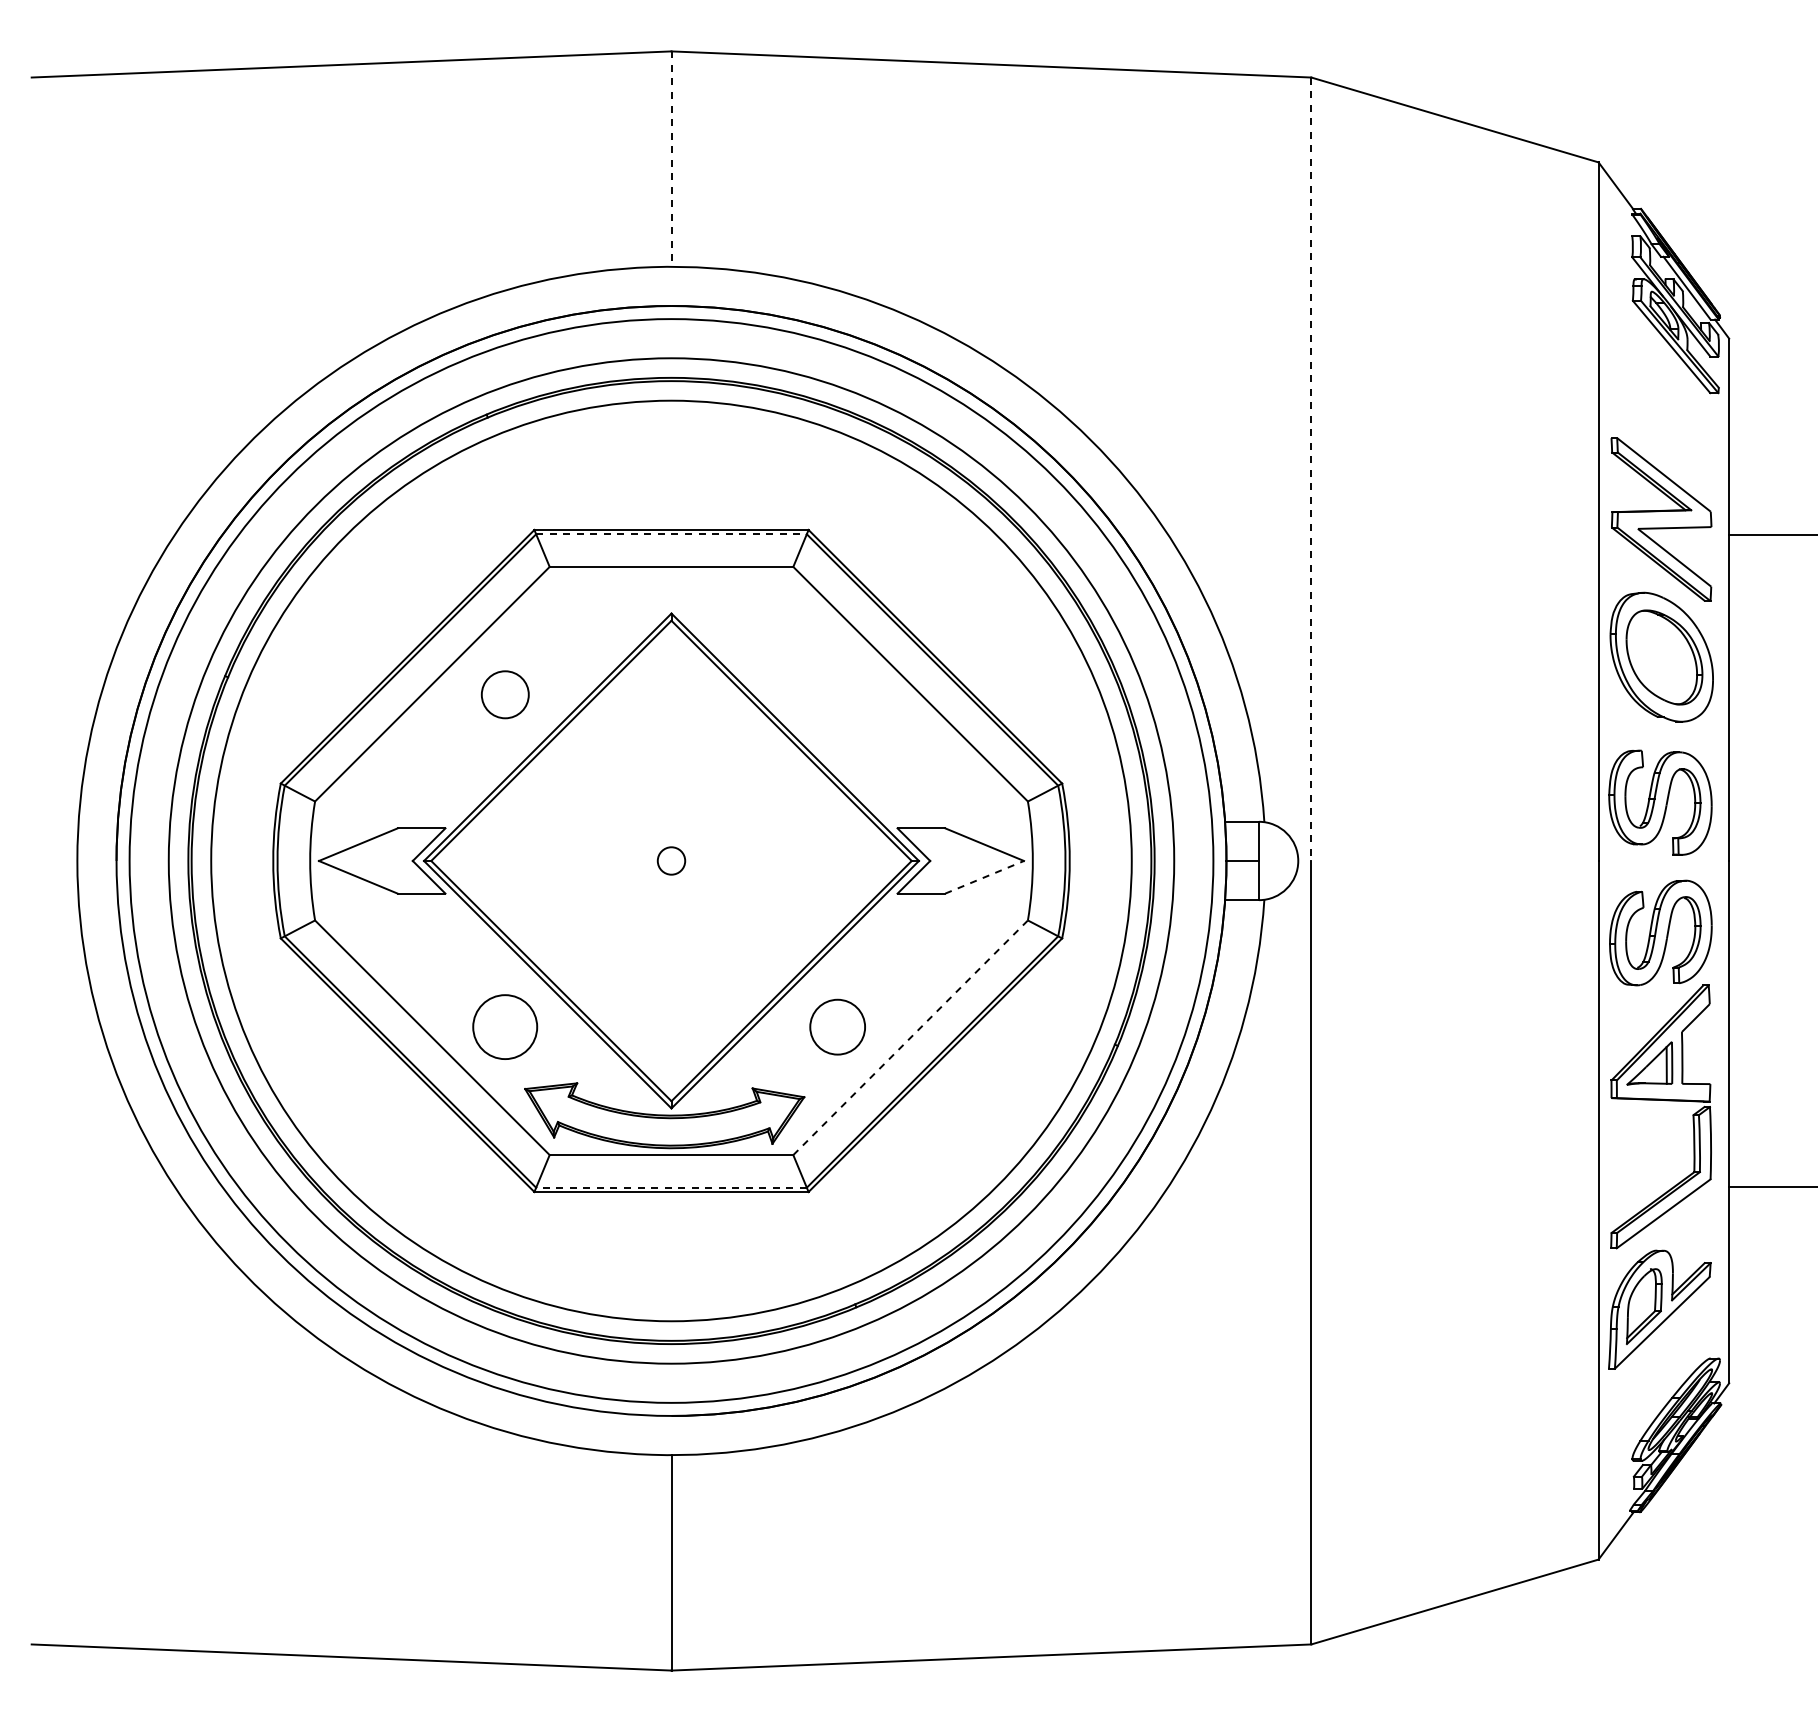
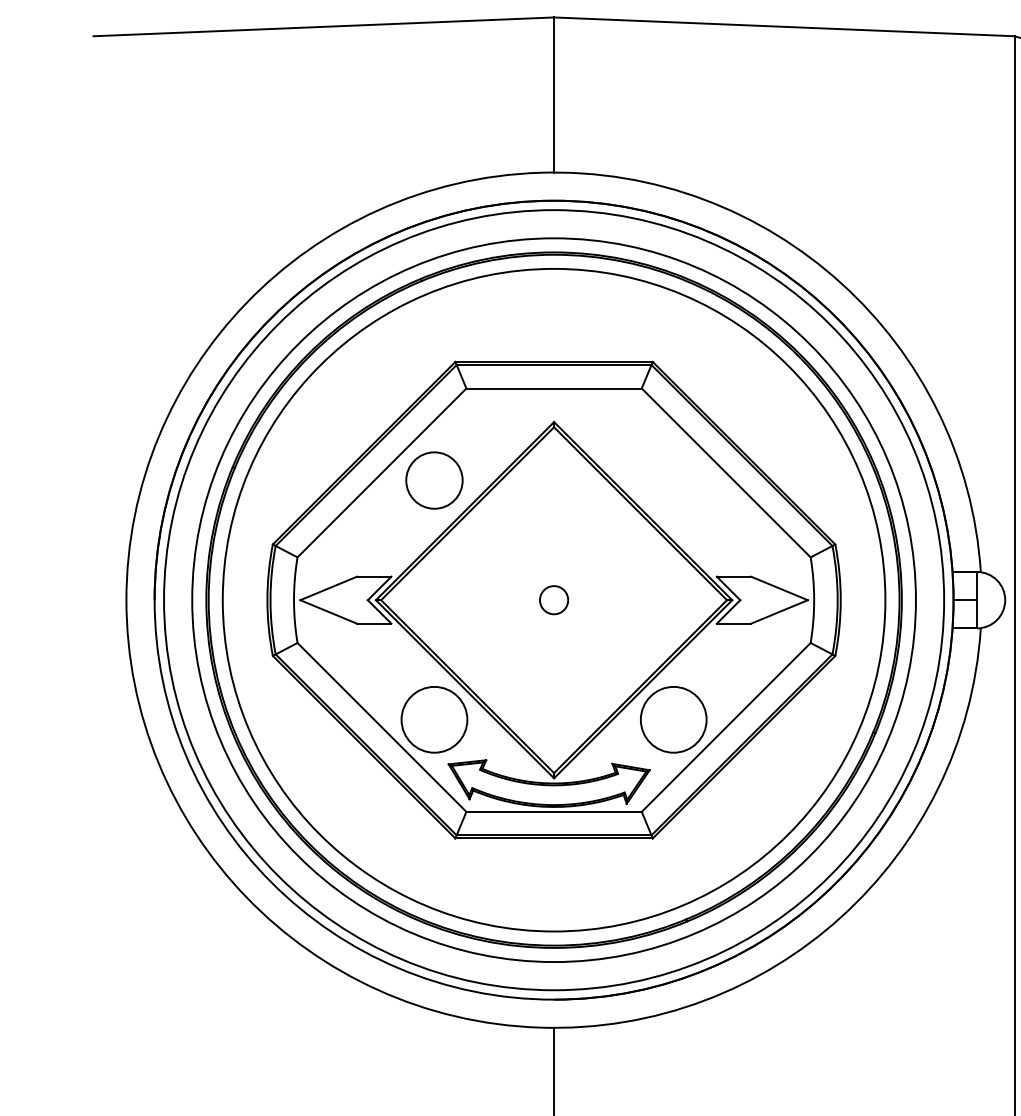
line: (671, 159) -> (554, 95), dashed -> solid
line: (1311, 469) -> (1014, 318), dashed -> solid
line: (672, 534) -> (554, 365), dashed -> solid
circle: (505, 694) -> (434, 480), size x1.67
circle: (671, 860) -> (554, 599), size x1.43
line: (984, 877) -> (779, 612), dashed -> solid
circle: (504, 1026) -> (433, 719), size x1.43
circle: (837, 1026) -> (673, 719), size x1.67
line: (910, 1037) -> (726, 727), dashed -> solid
line: (671, 1187) -> (554, 835), dashed -> solid

